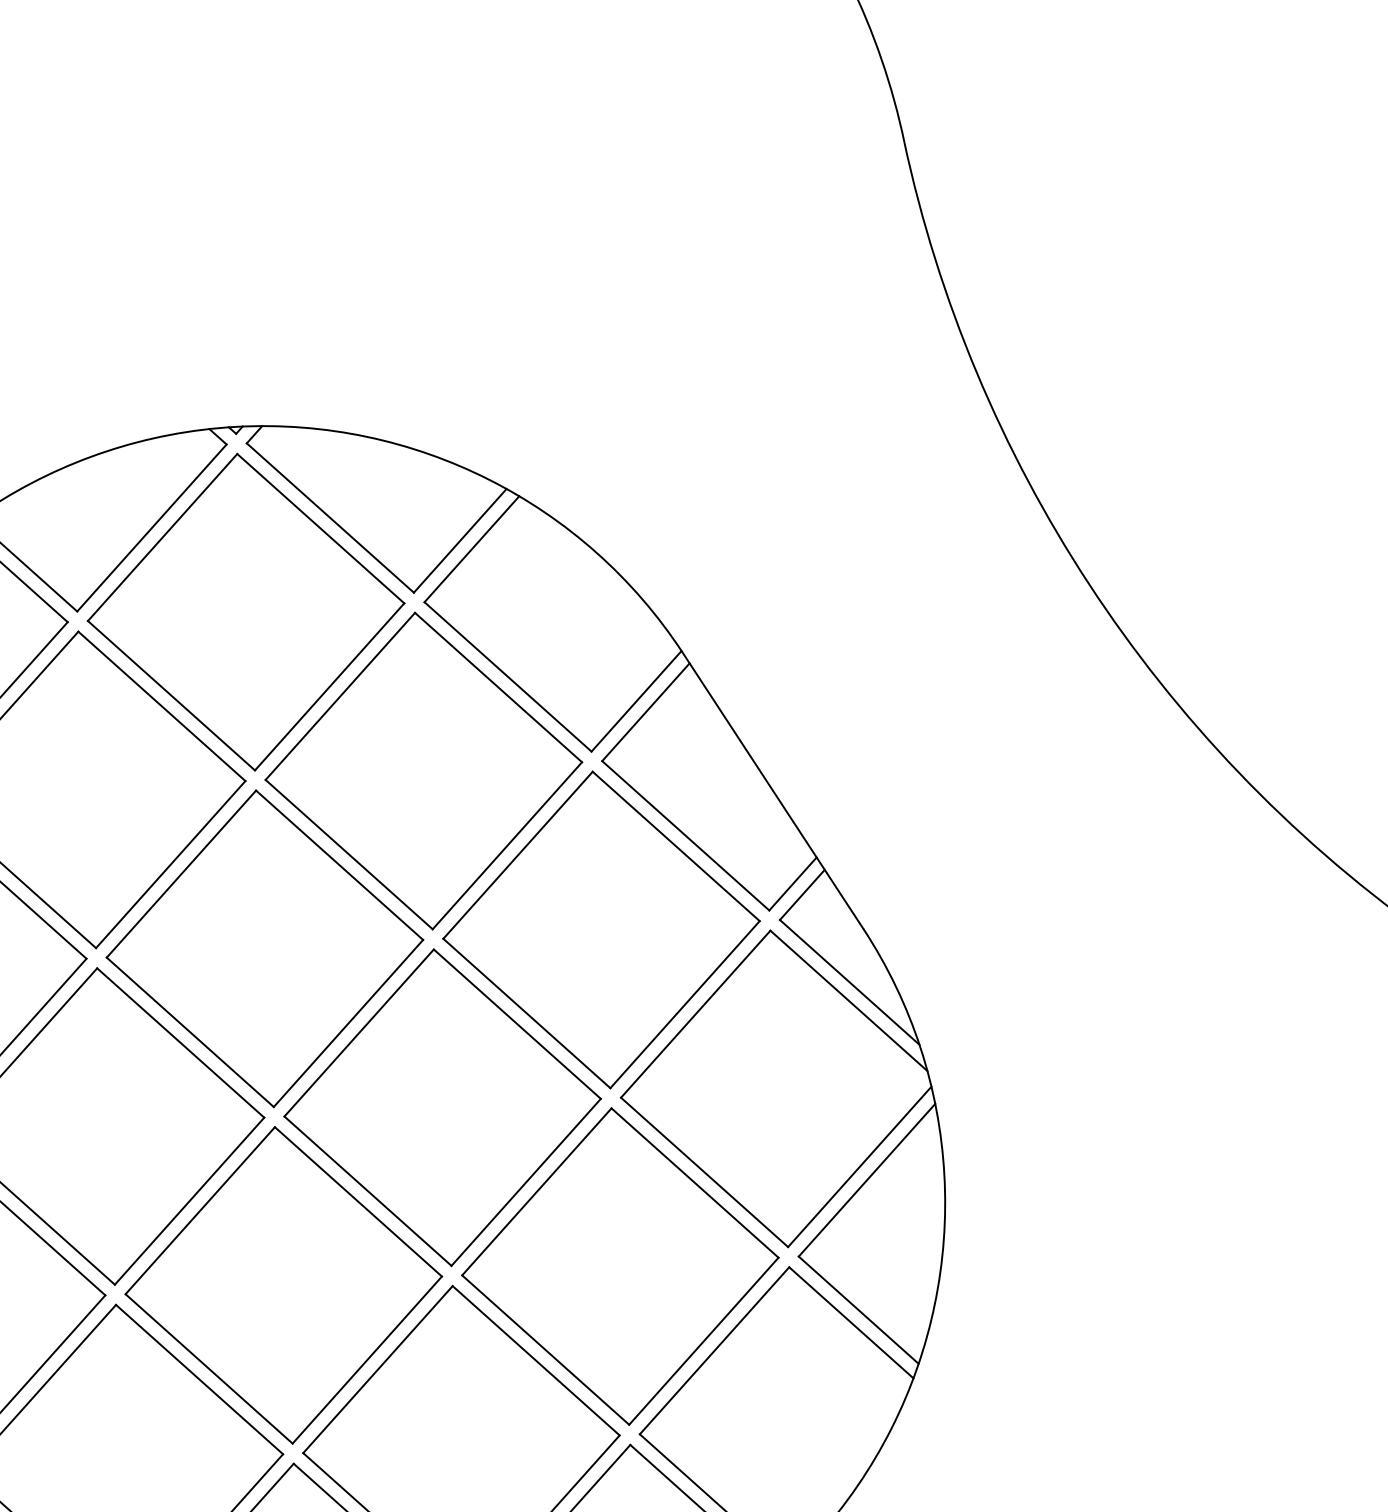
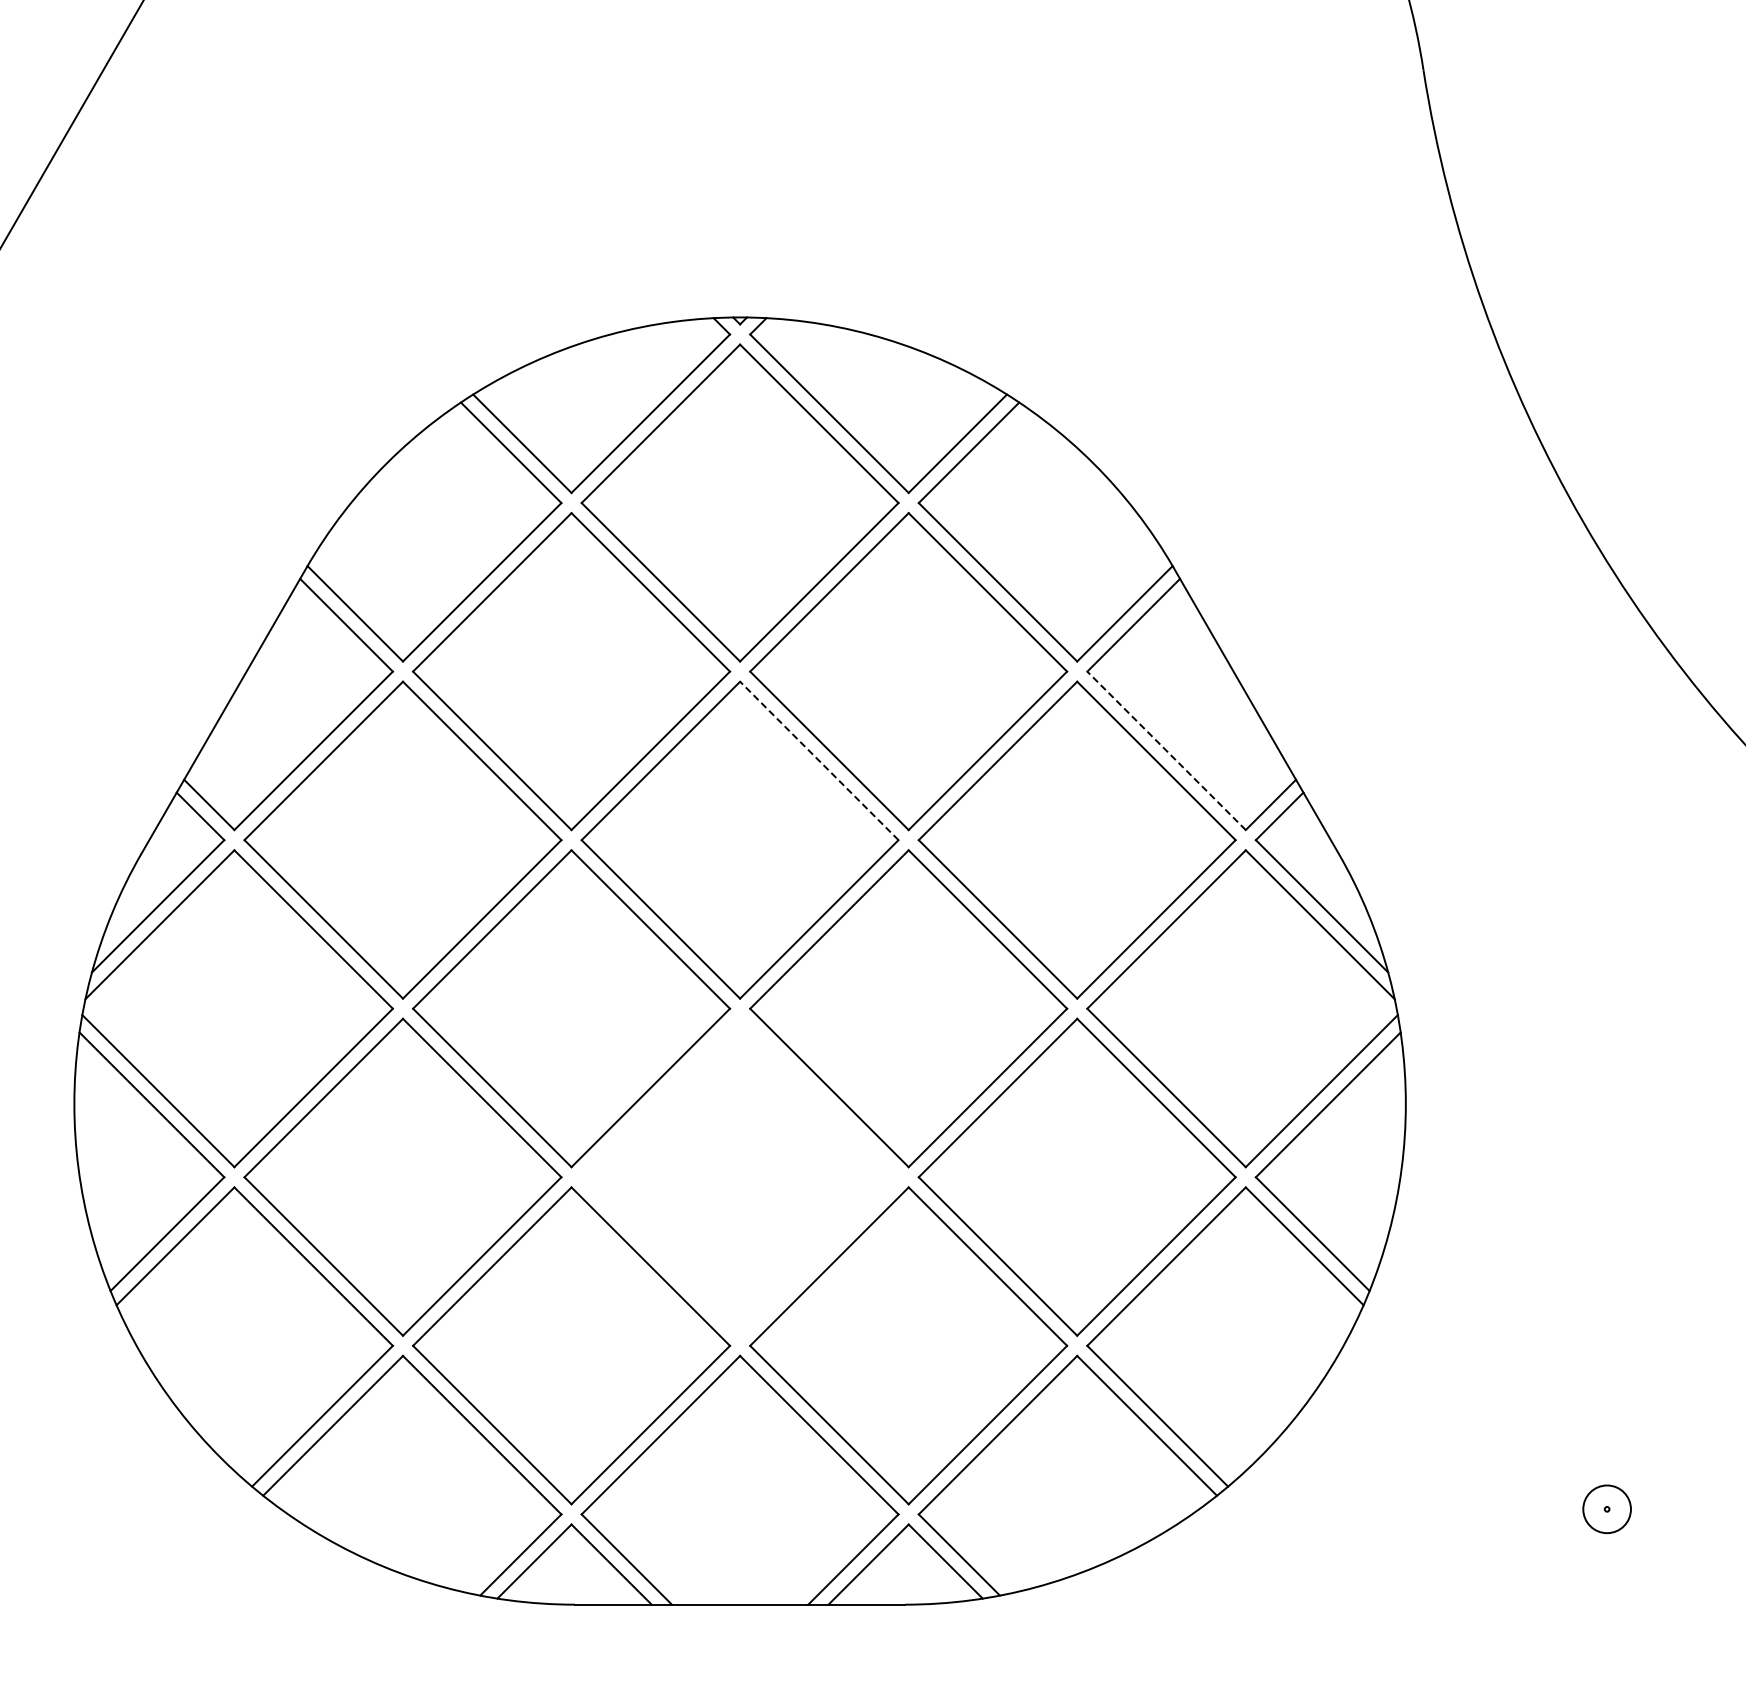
line: (685, 835) -> (1166, 750), solid -> dashed
line: (338, 864) -> (818, 760), solid -> dashed
part: (283, 1284) -> (739, 1176), removed

